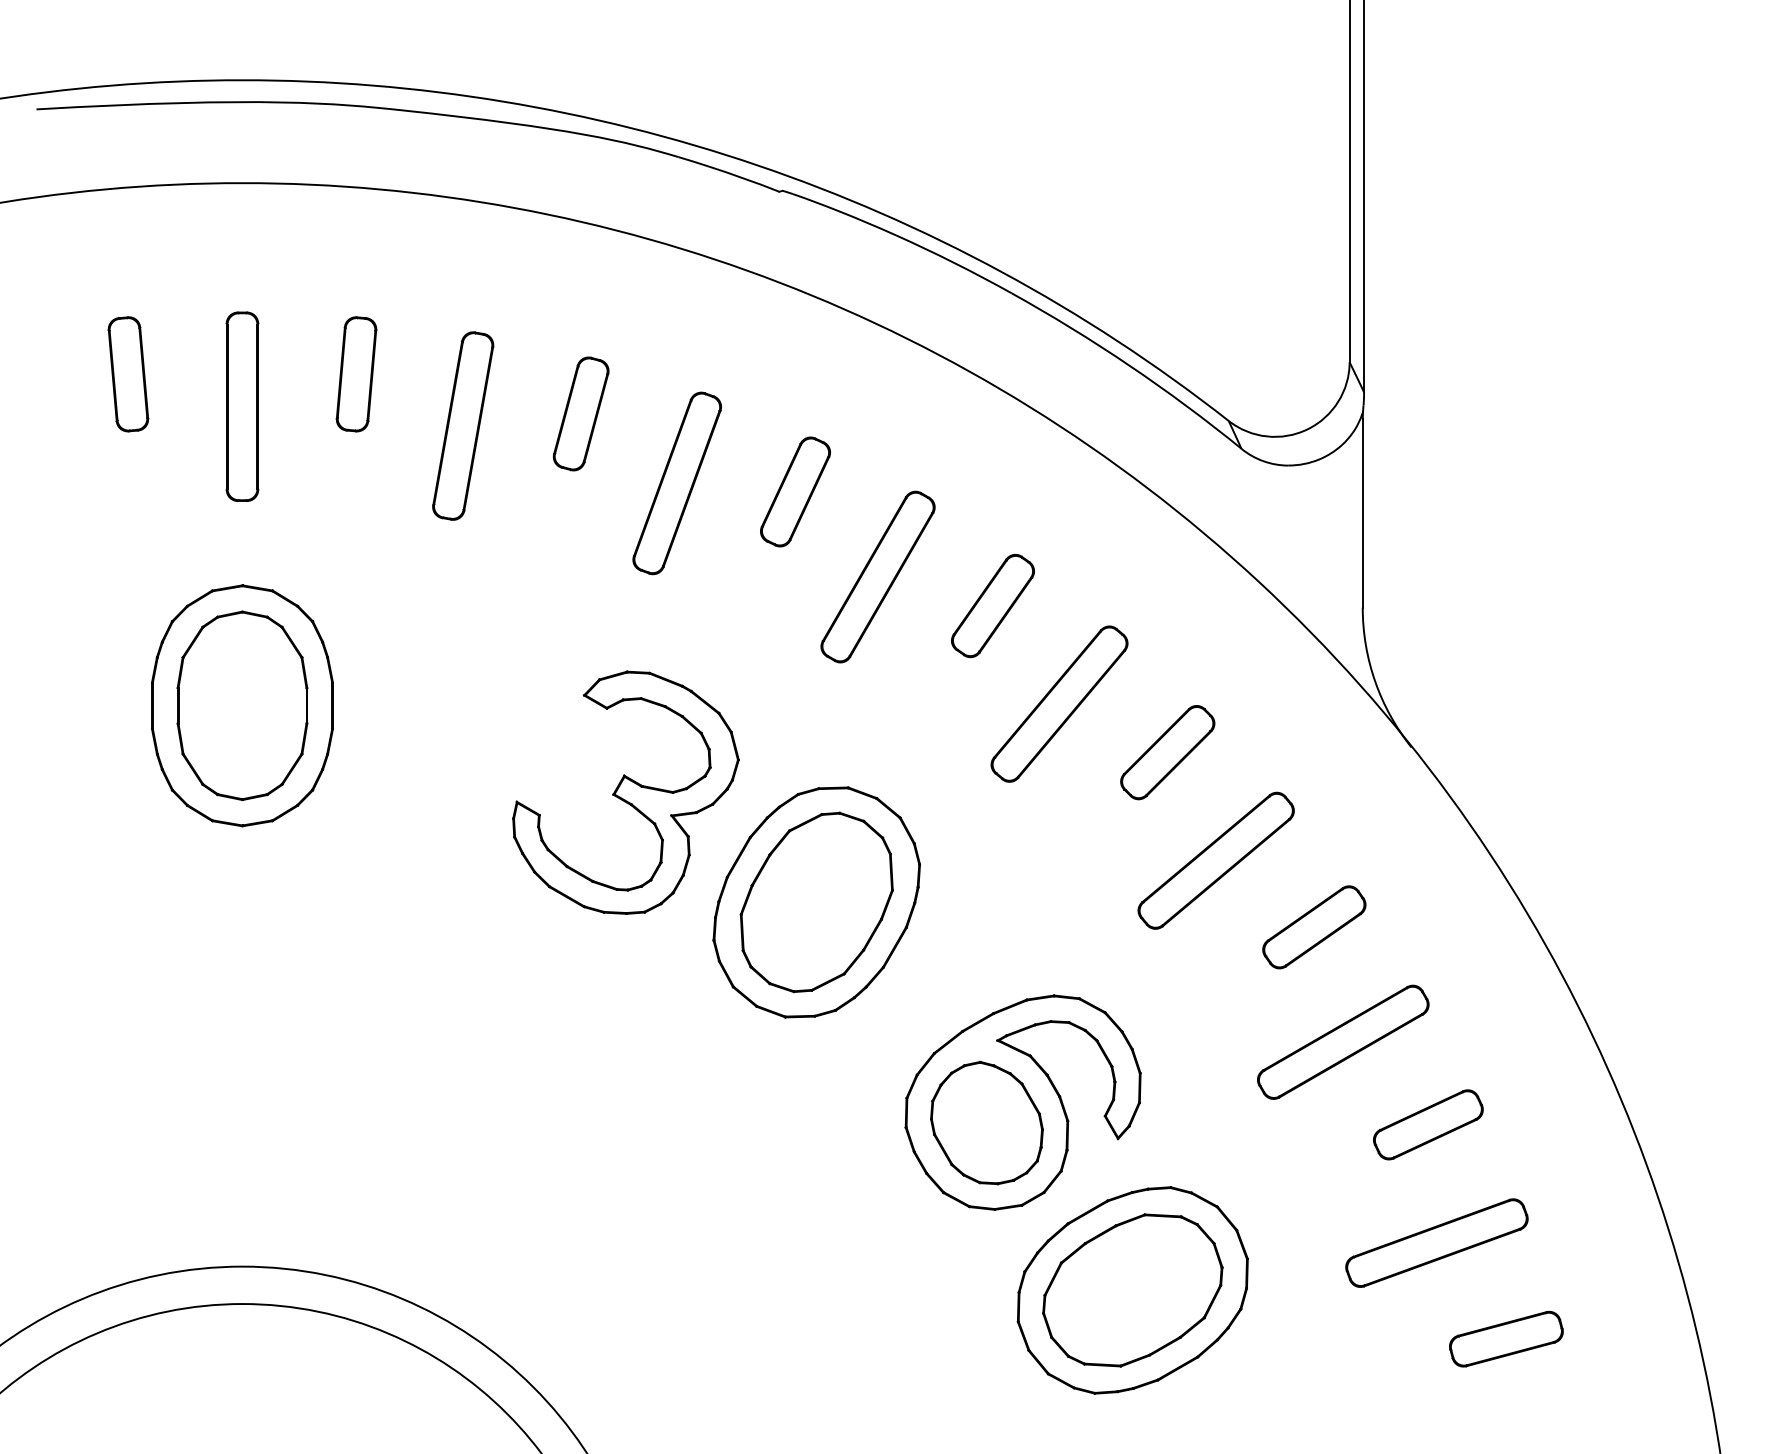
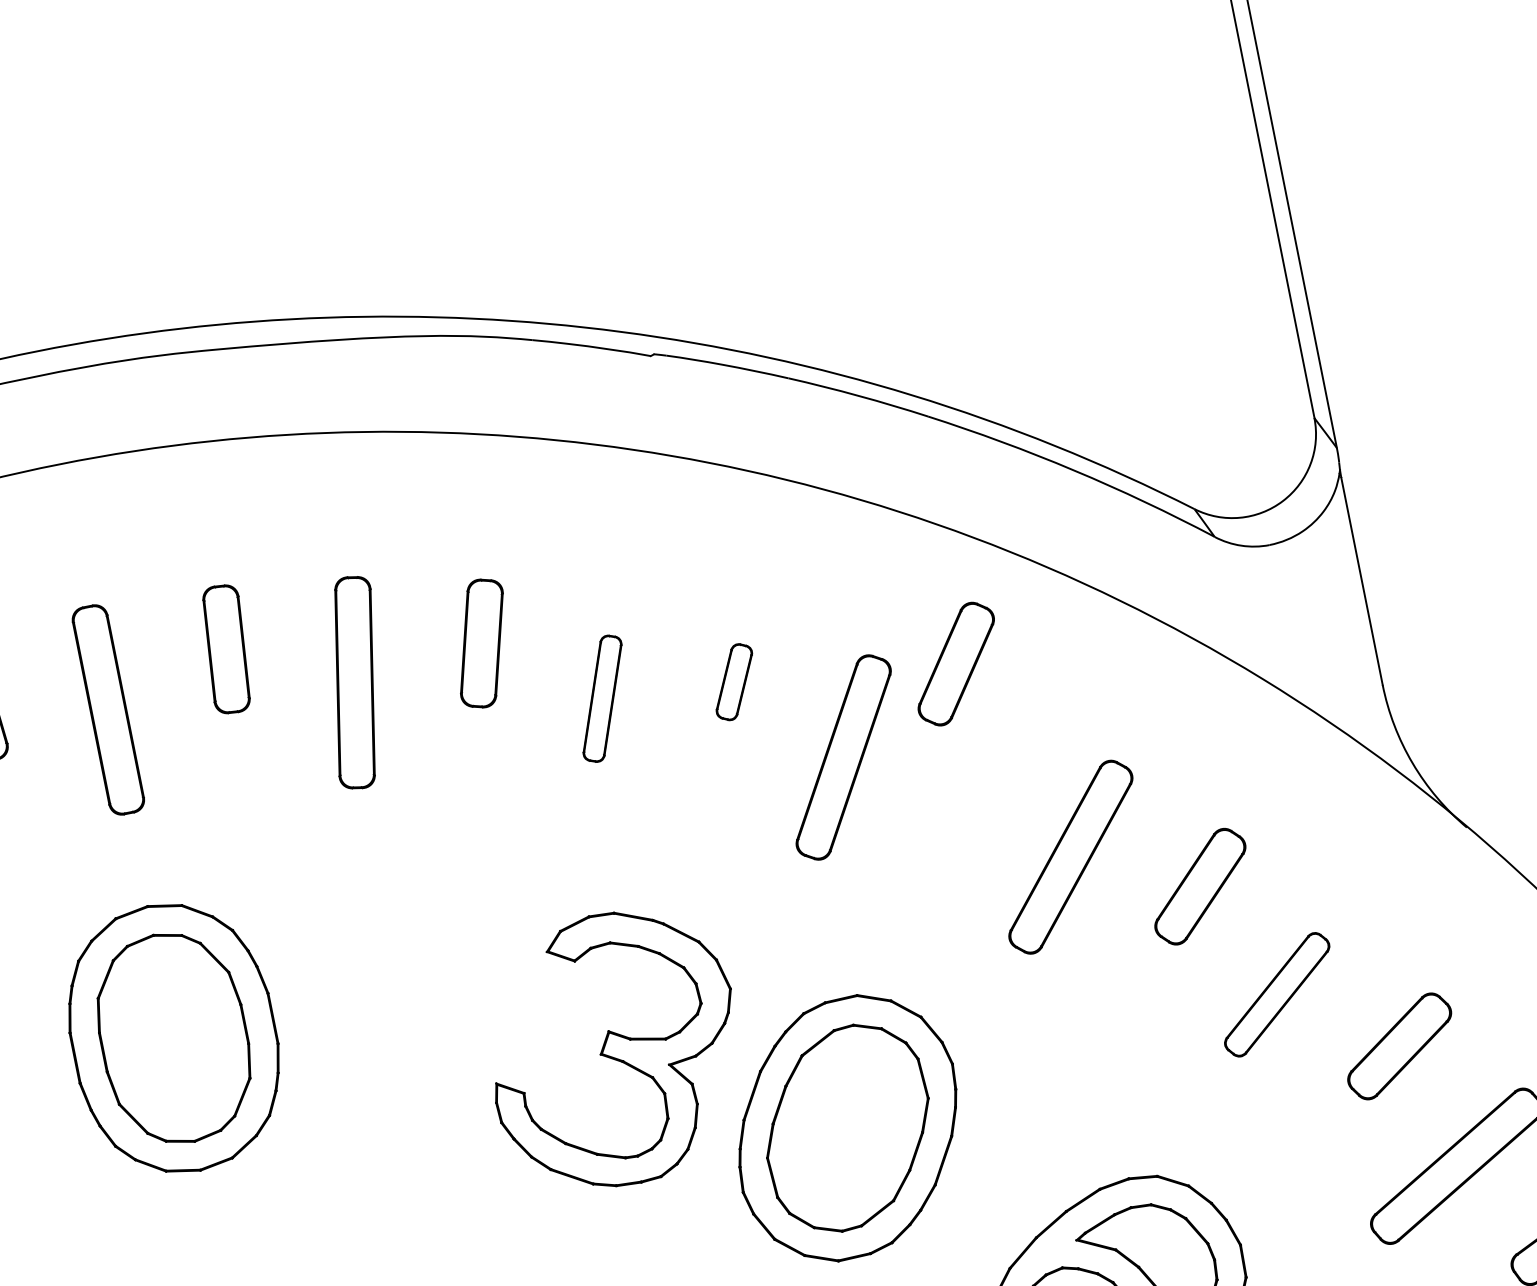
part: (676, 483) -> (601, 698), size x0.6
part: (795, 491) -> (734, 681), size x0.6
part: (992, 606) -> (955, 664), moved
part: (1215, 860) -> (1276, 994), size x0.7

